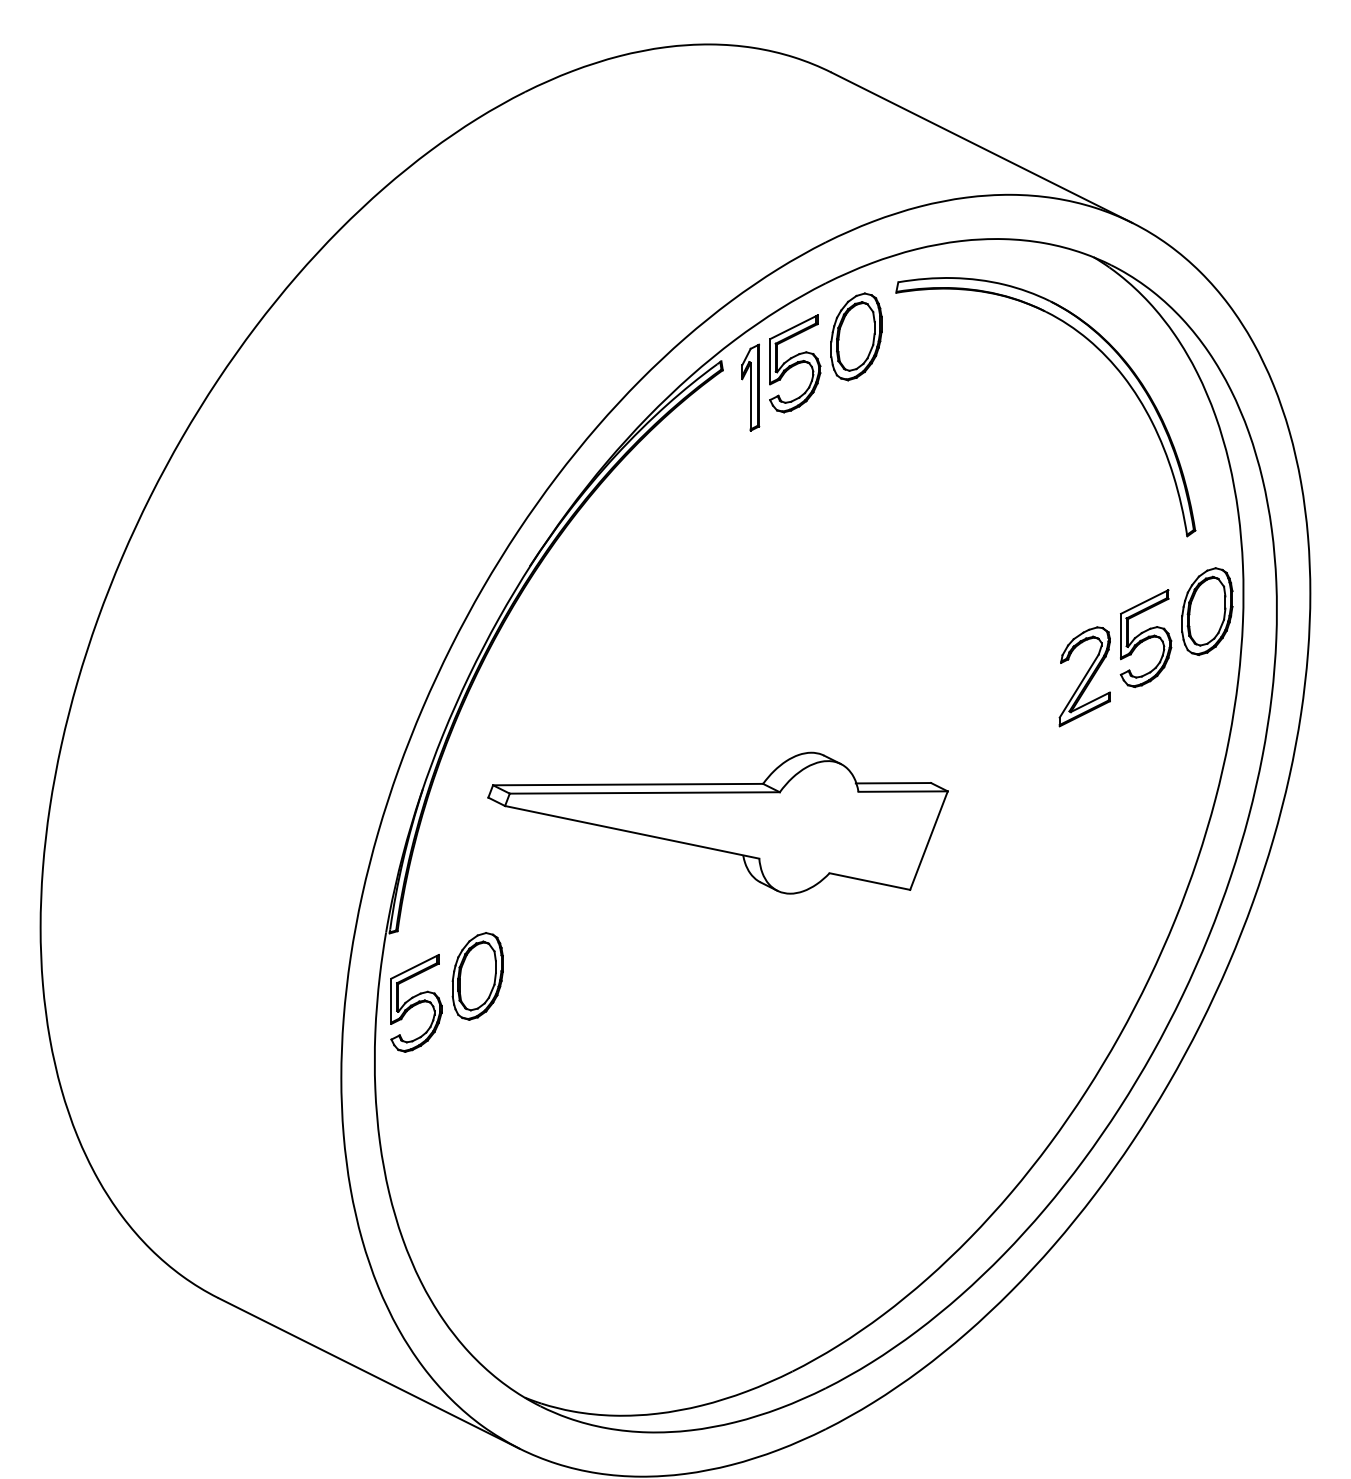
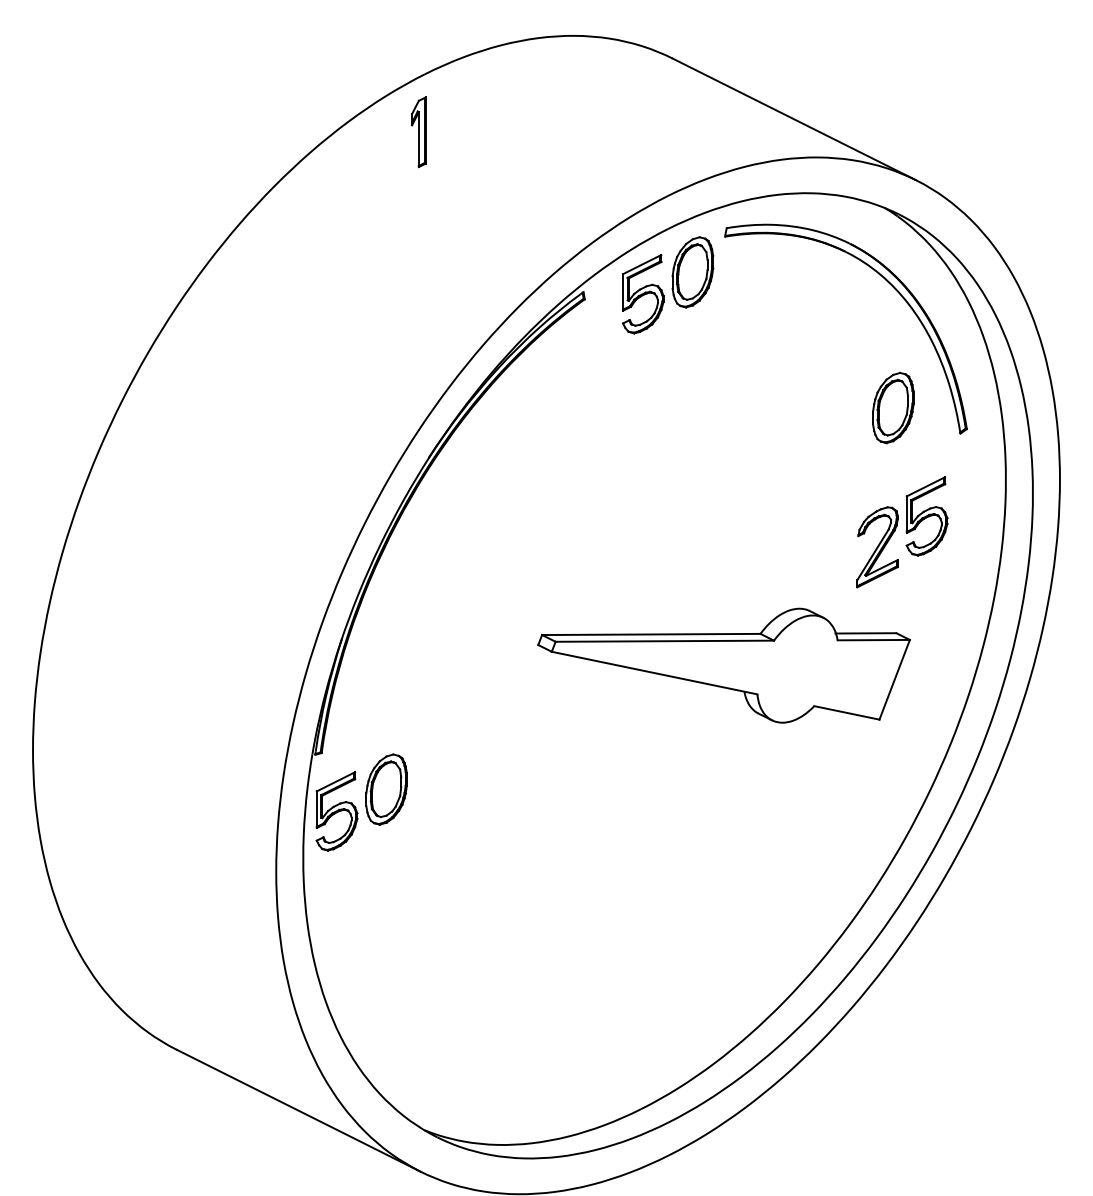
part: (750, 387) -> (418, 132), moved
part: (1207, 611) -> (893, 407), moved
part: (717, 822) -> (723, 665), moved

